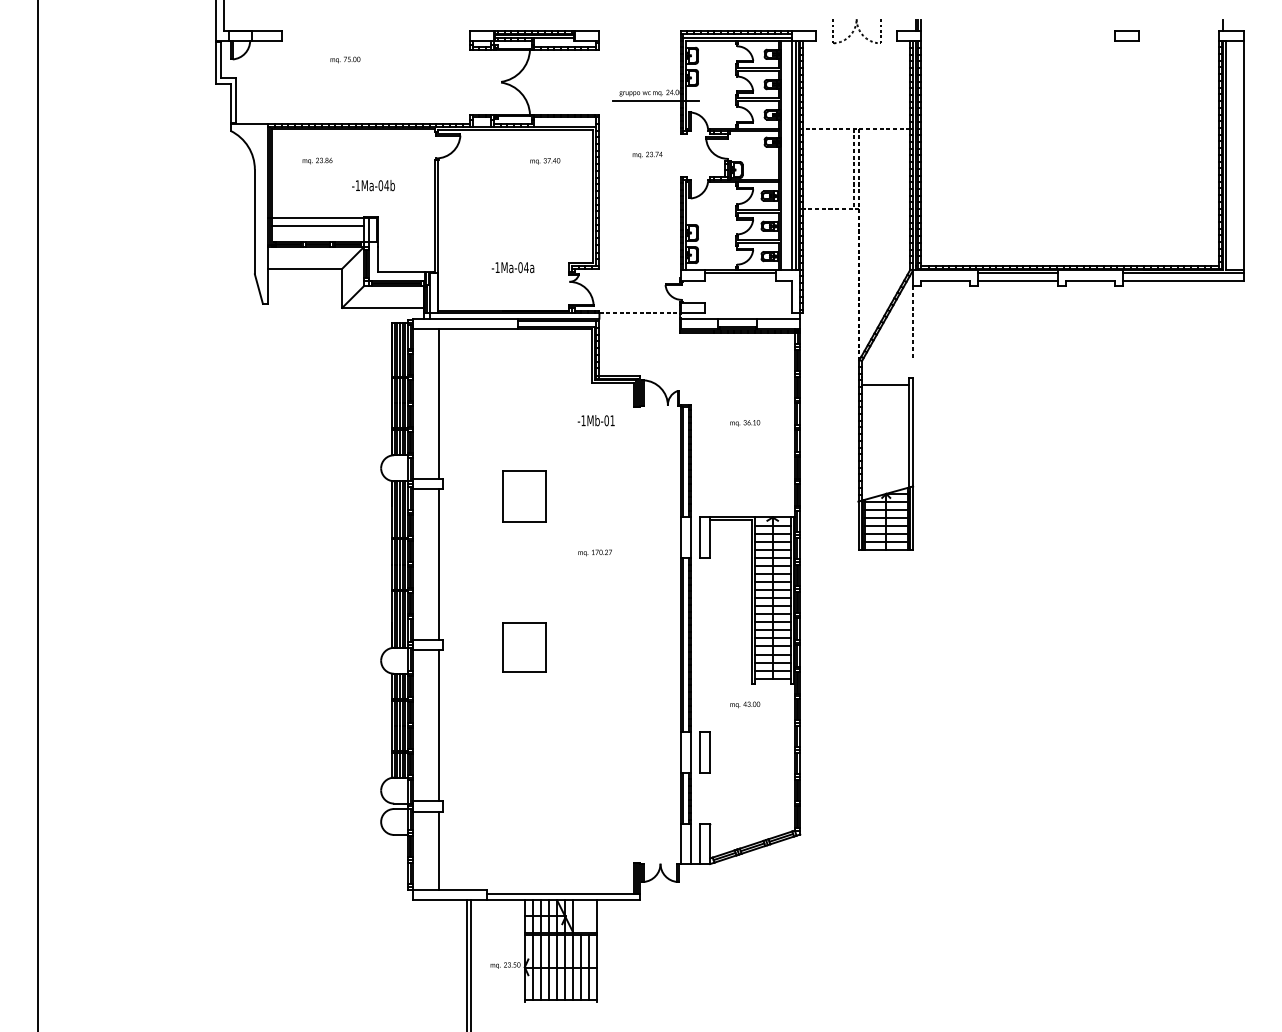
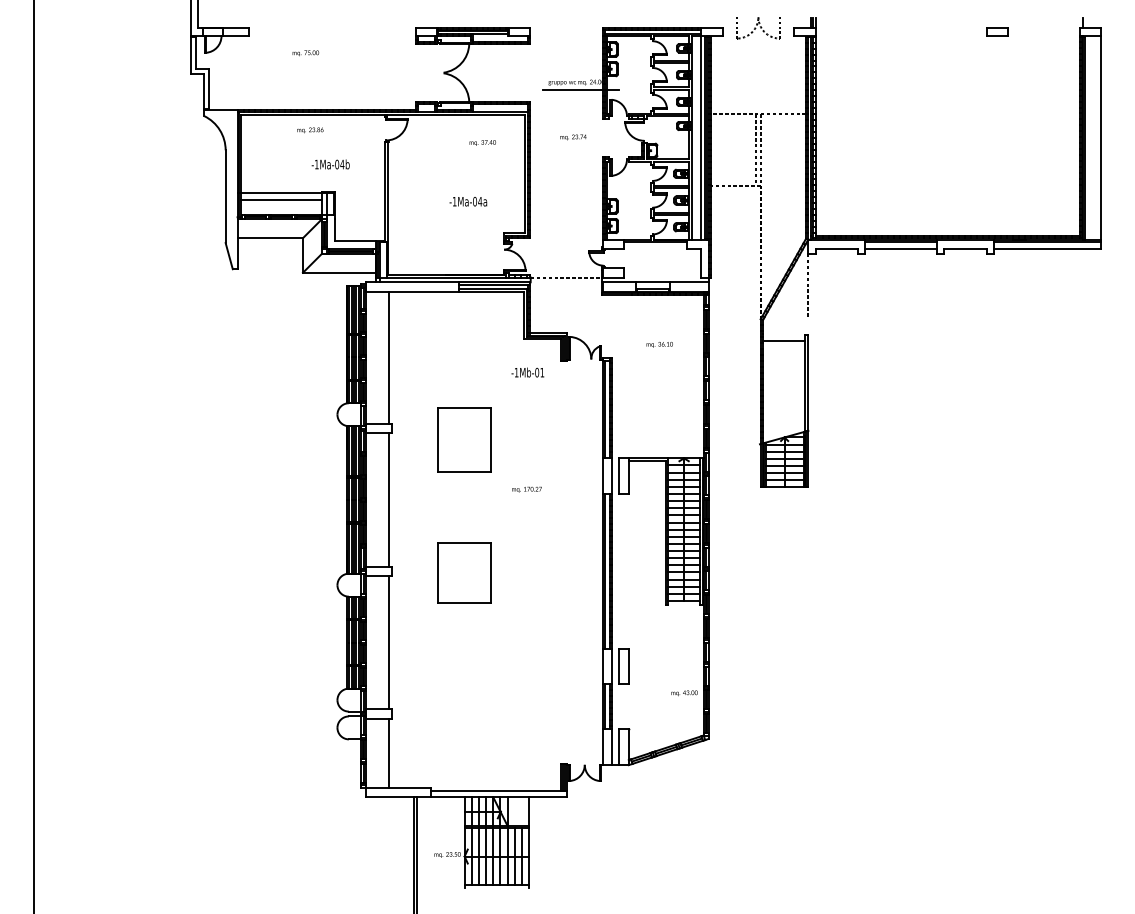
text: (317, 160) -> (310, 129), moved
text: (512, 267) -> (467, 201), moved
text: (745, 423) -> (660, 345), moved
part: (524, 496) -> (464, 439), size x1.4
part: (524, 647) -> (464, 573), size x1.4
text: (745, 704) -> (684, 692), moved

